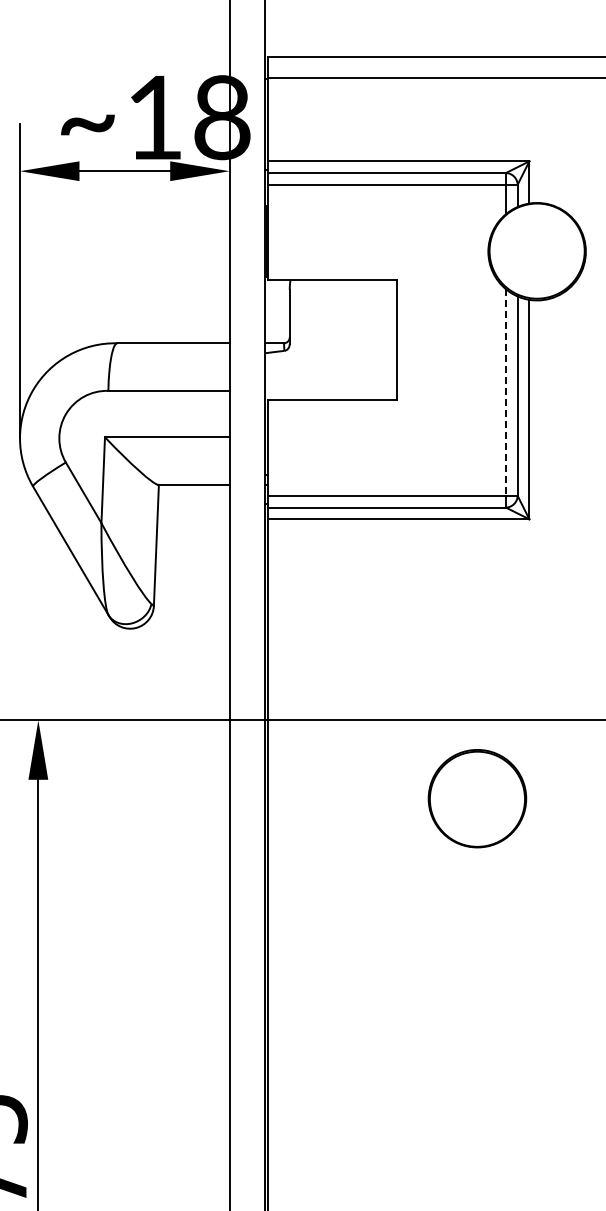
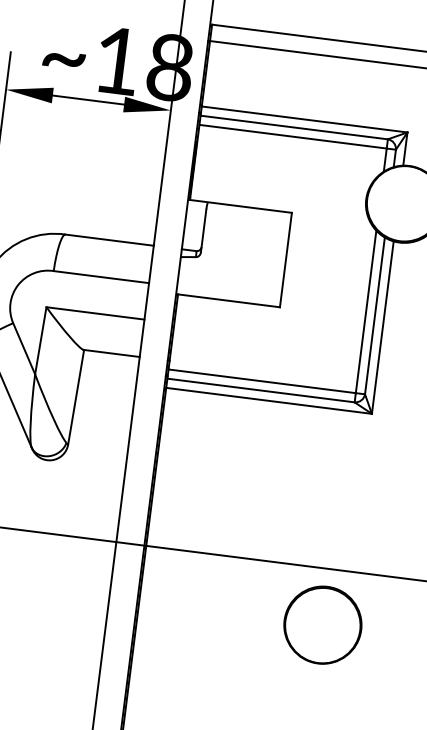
line: (505, 393) -> (365, 312), dashed -> solid
part: (477, 798) -> (322, 625), moved

